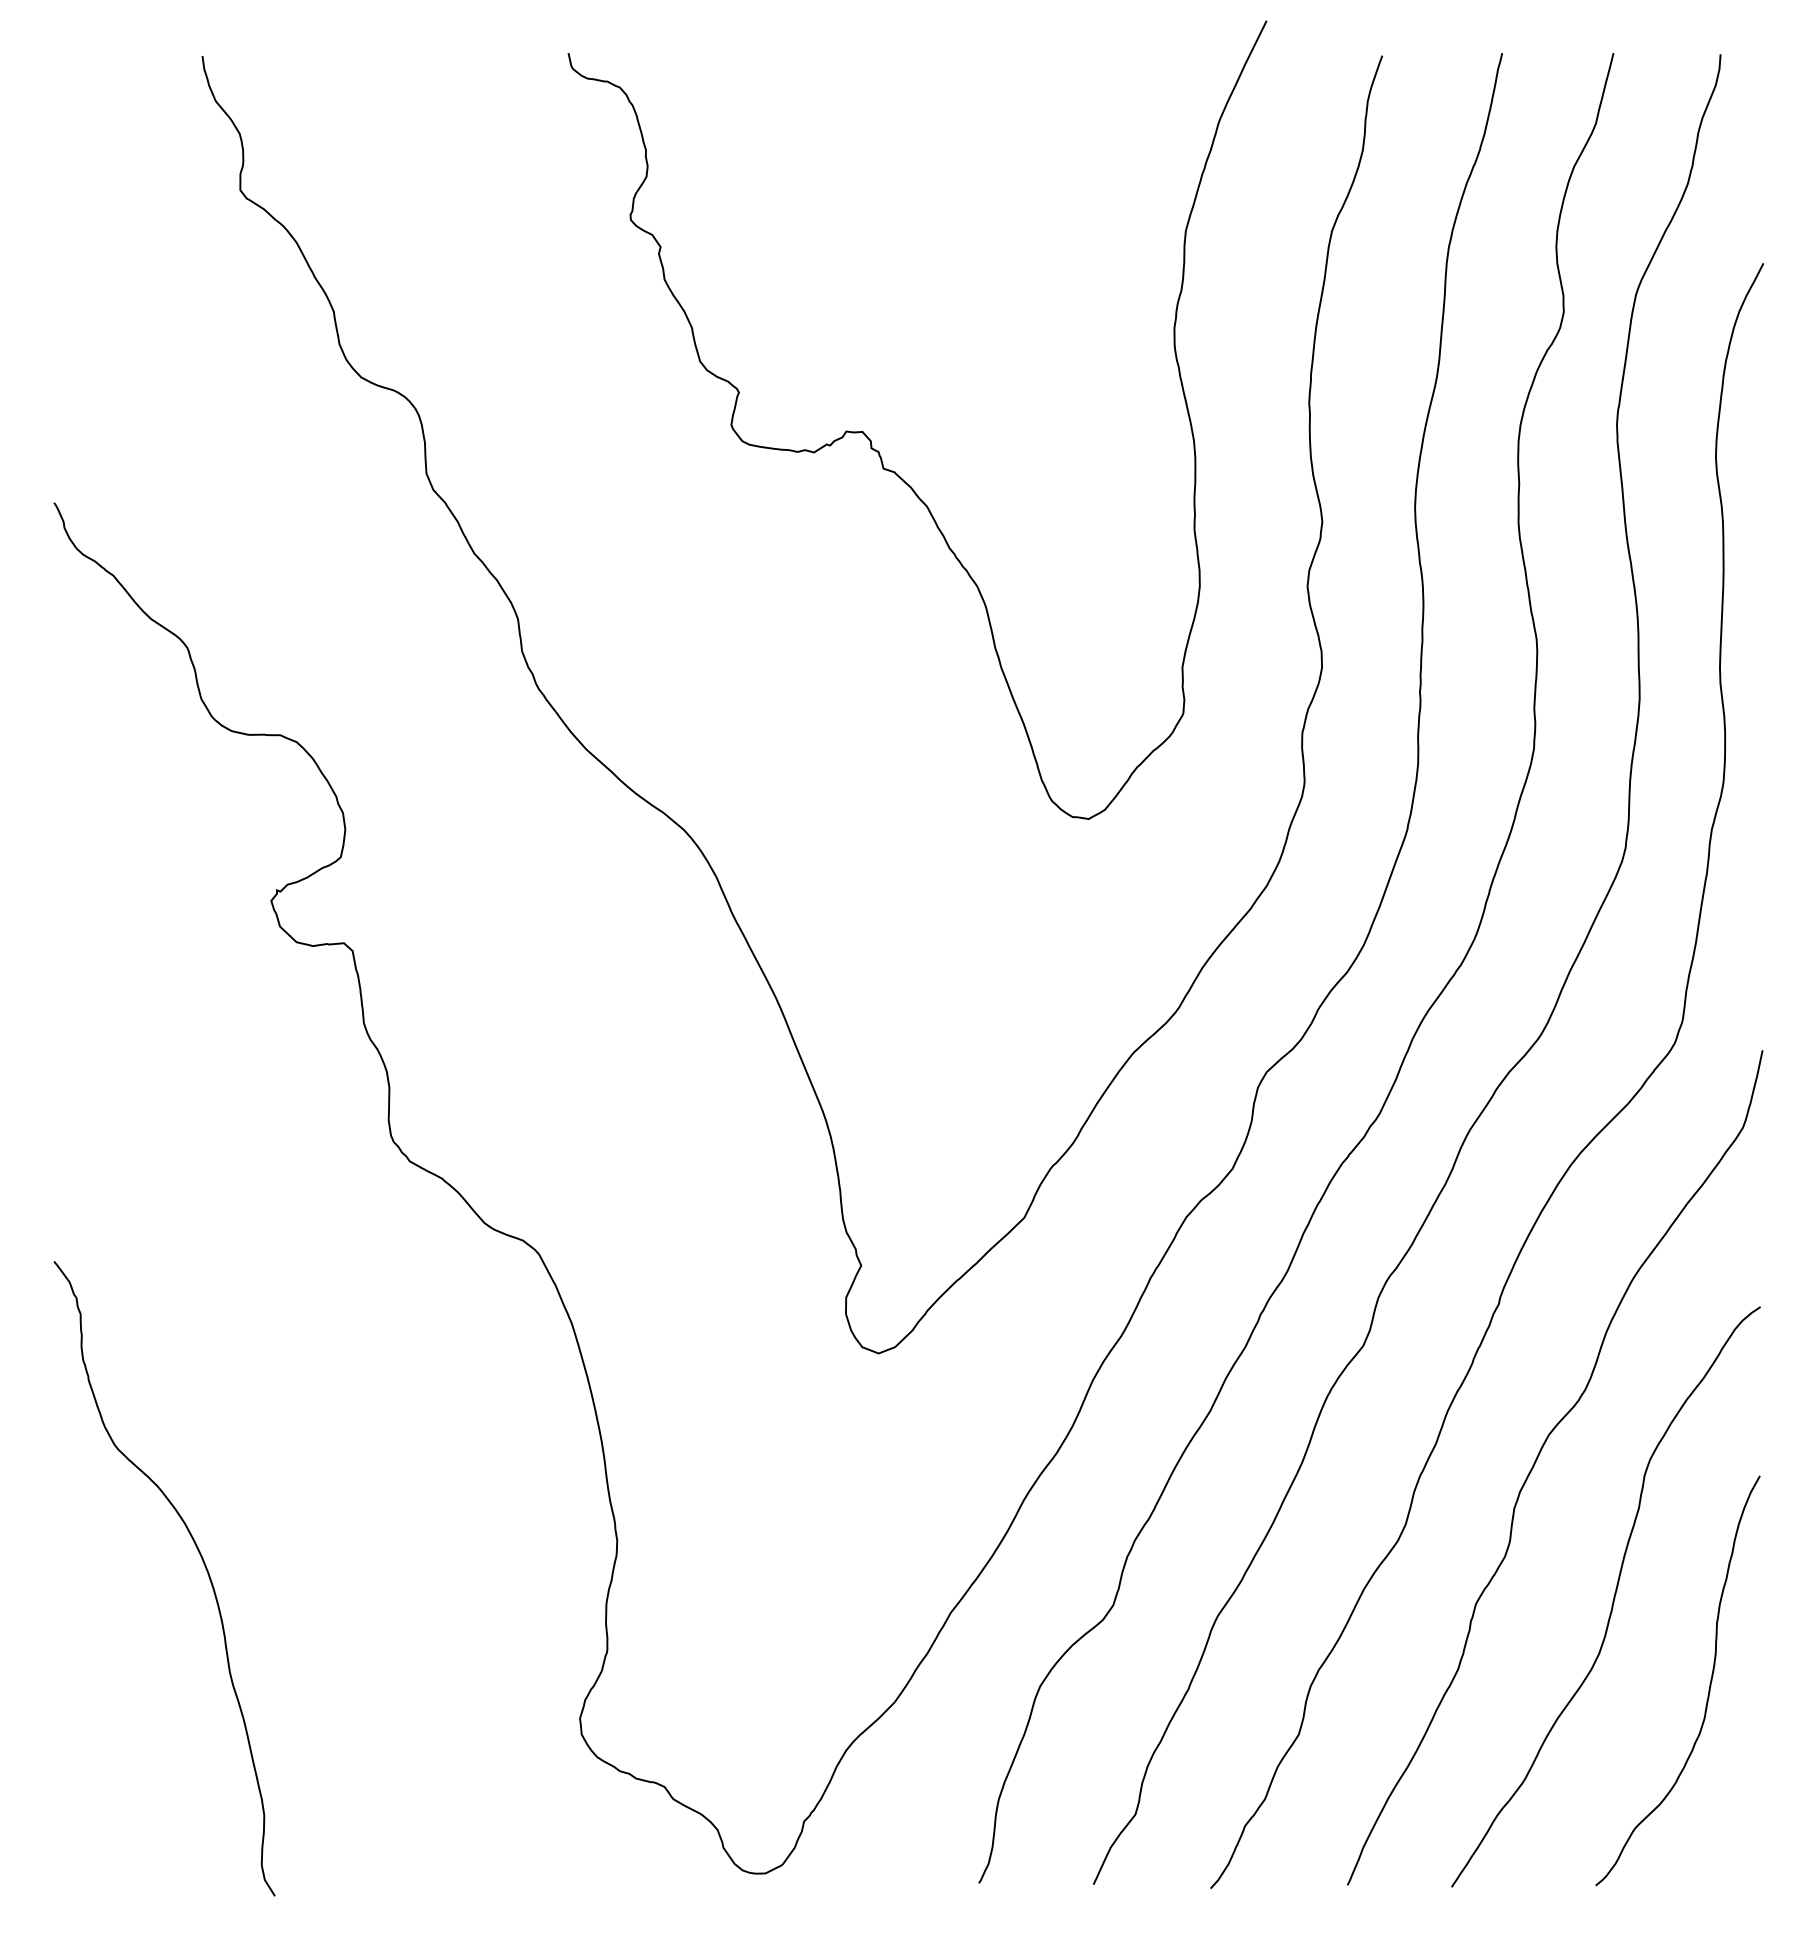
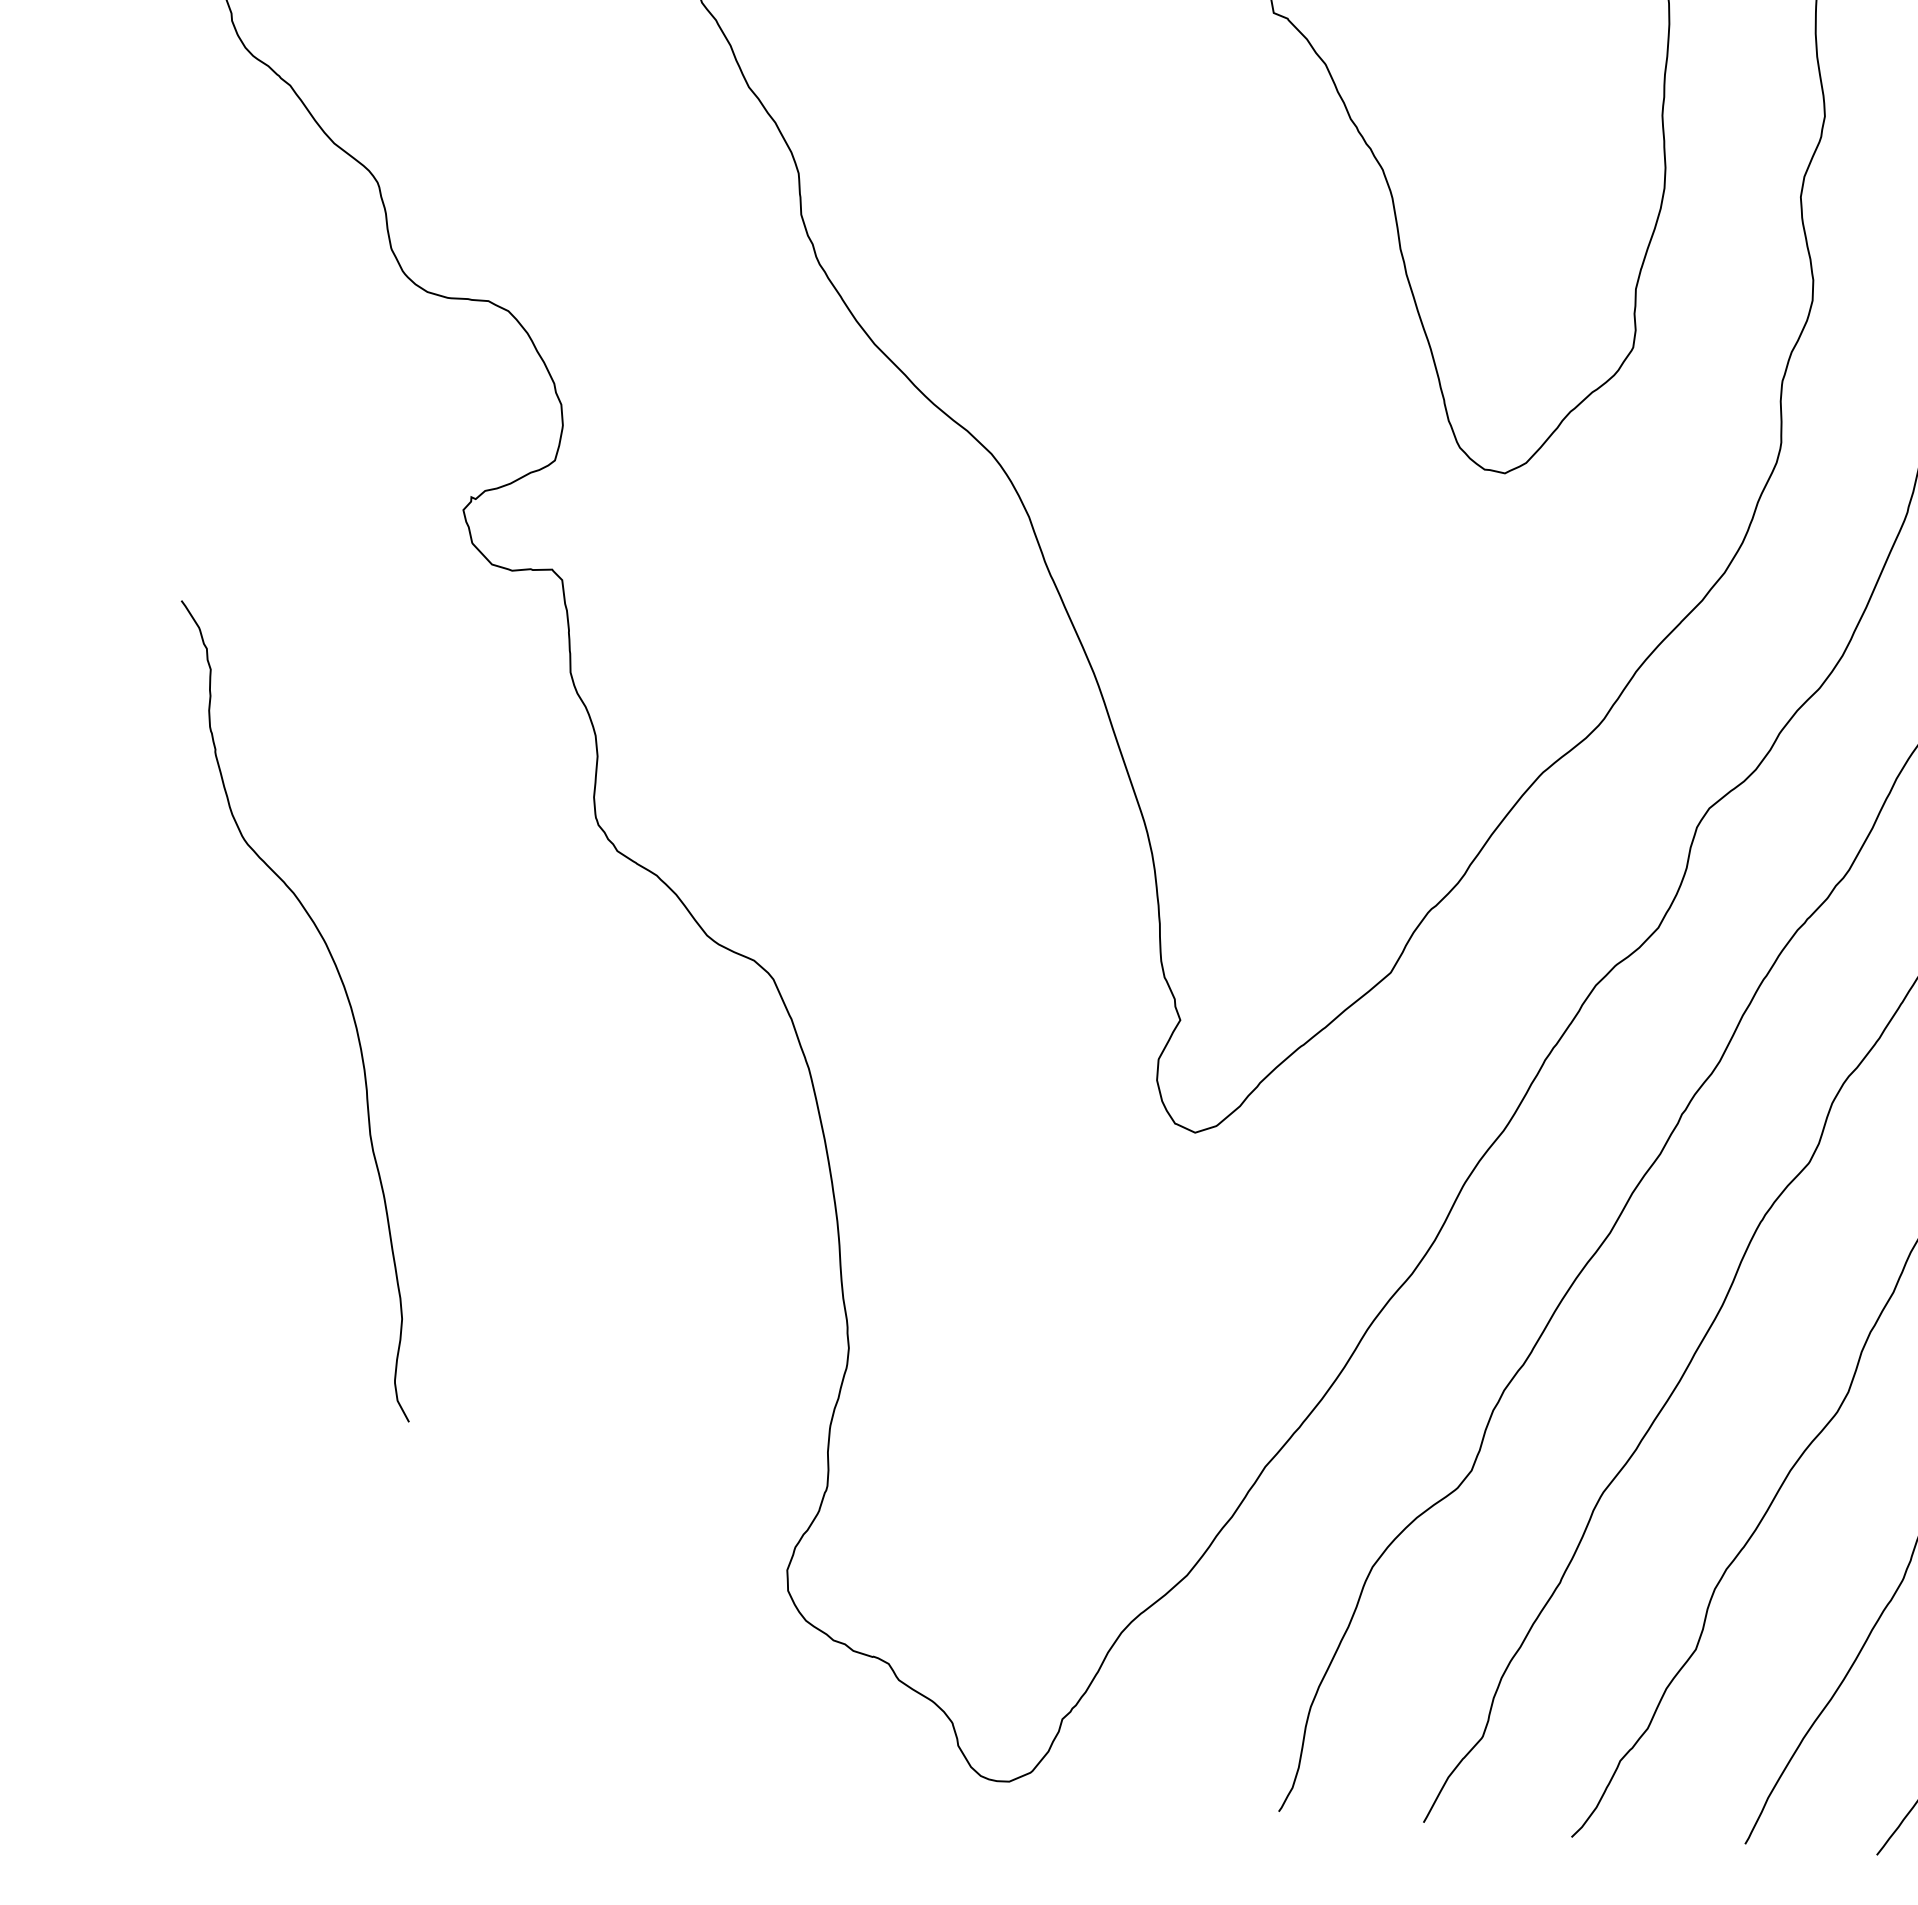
curve: (203, 1564) -> (345, 996), moved

